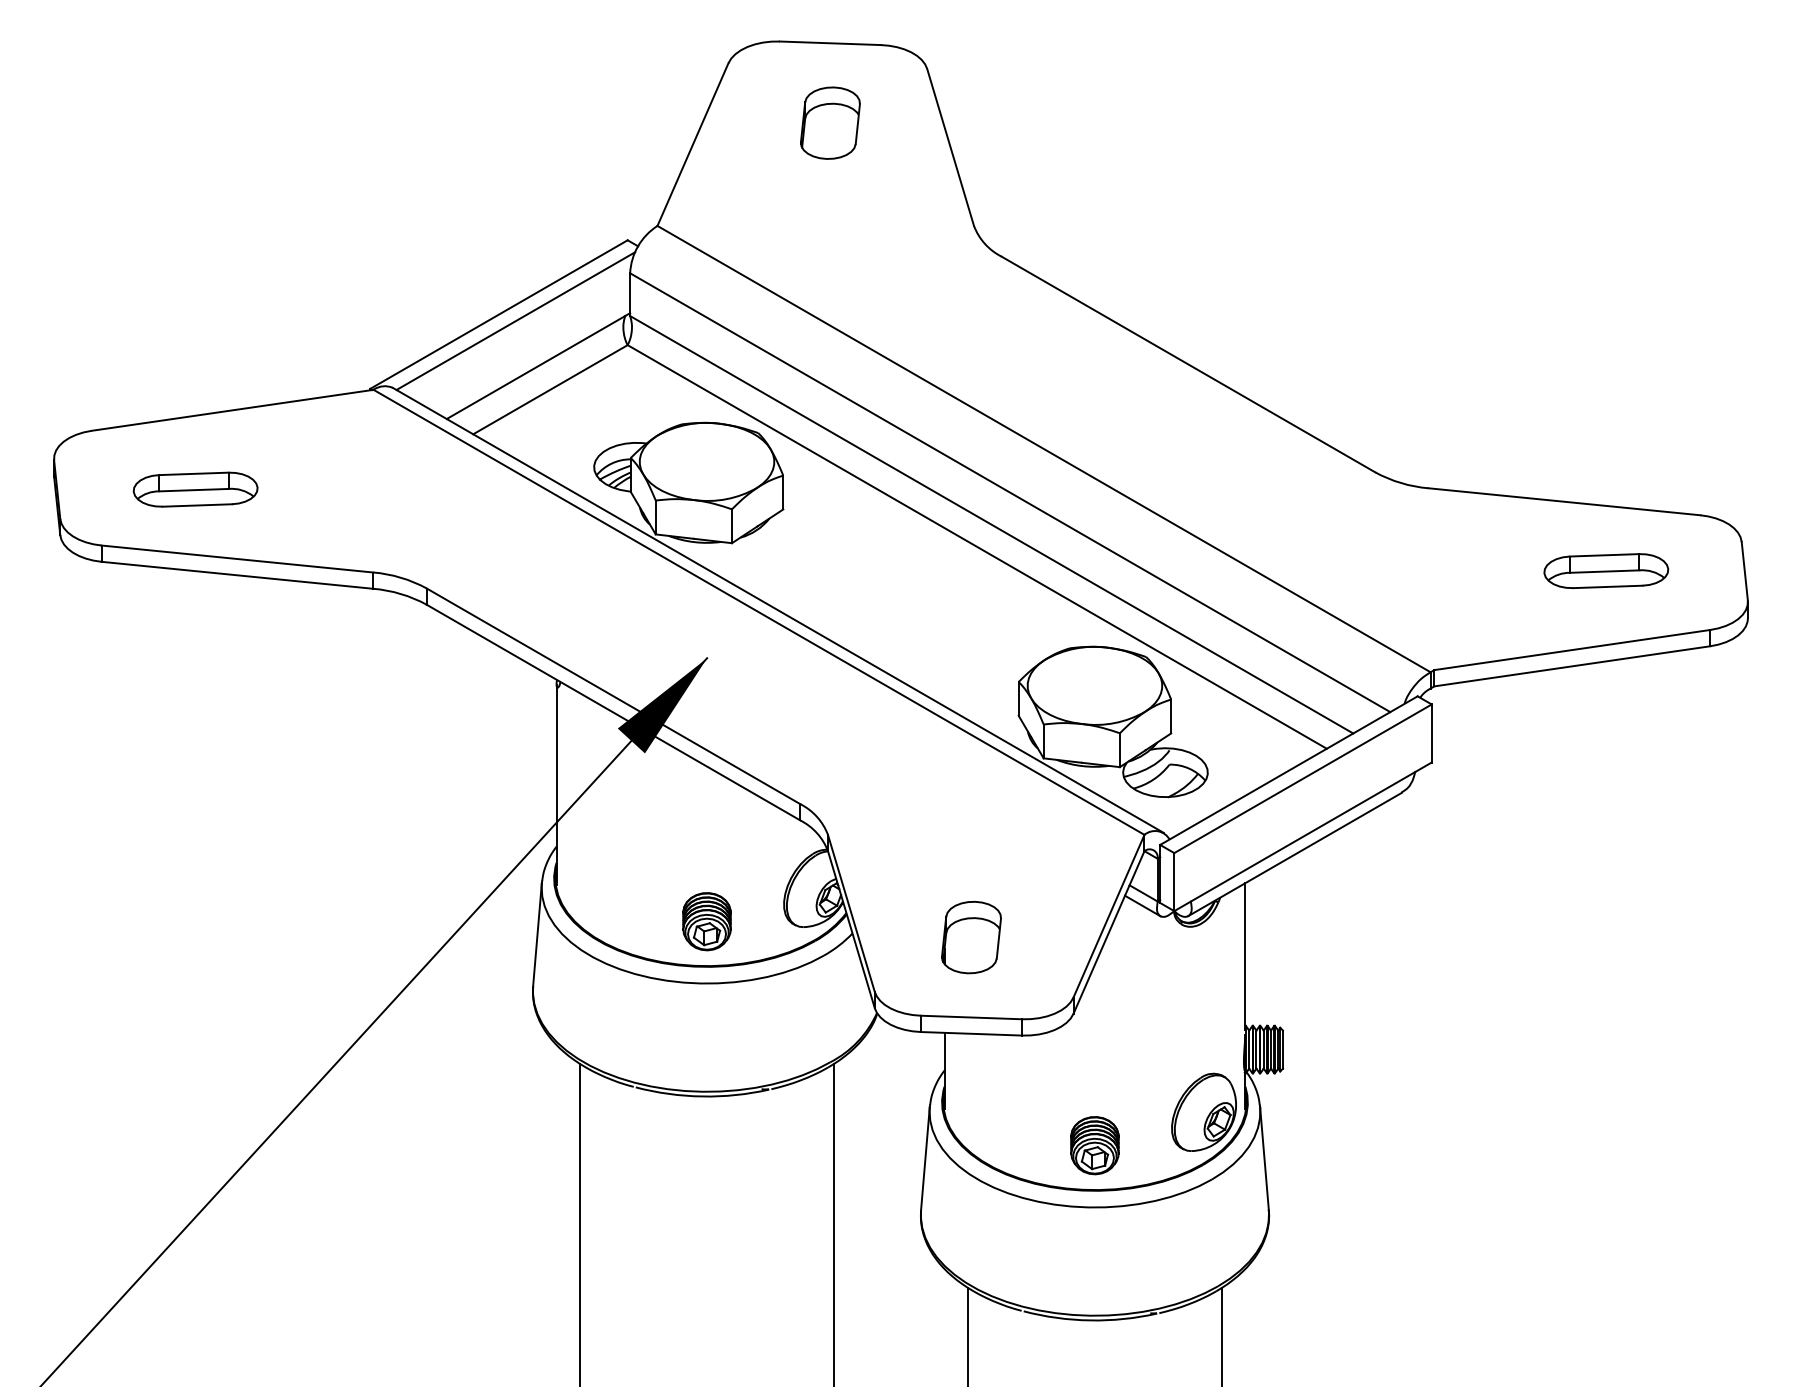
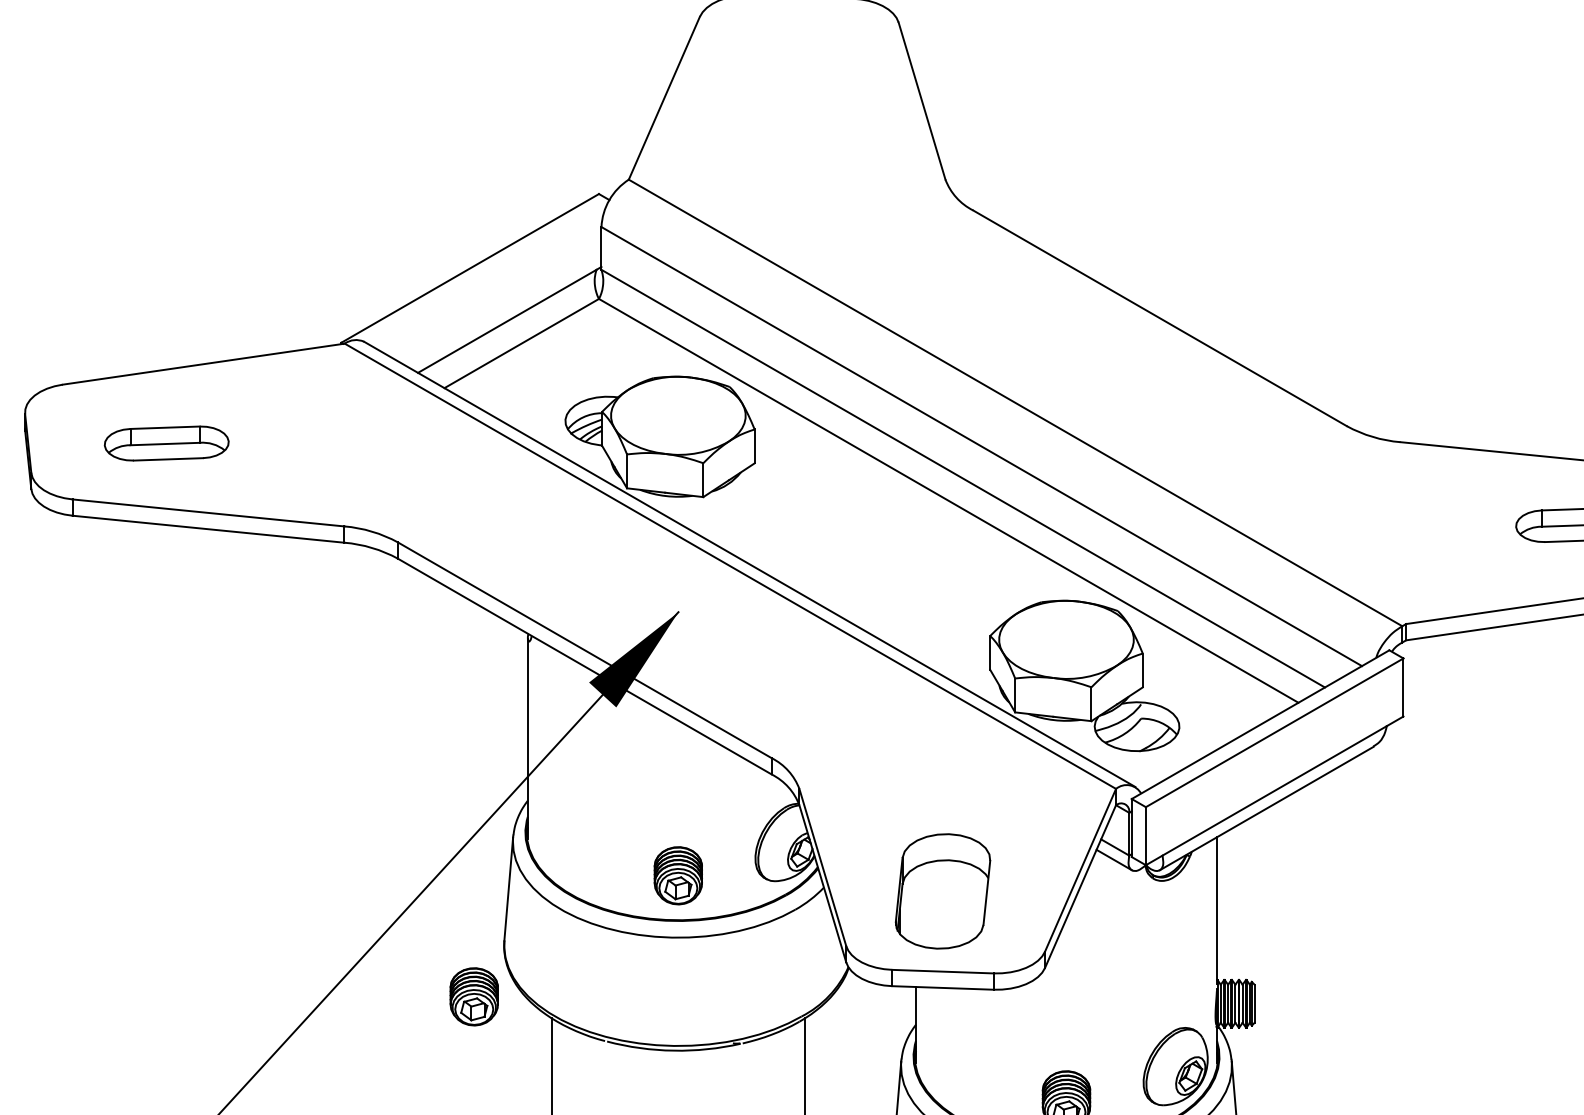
part: (830, 122) -> (801, 76), removed
line: (515, 321) -> (486, 275), removed
part: (971, 937) -> (942, 891), size x1.6
part: (502, 1042) -> (473, 996), added

